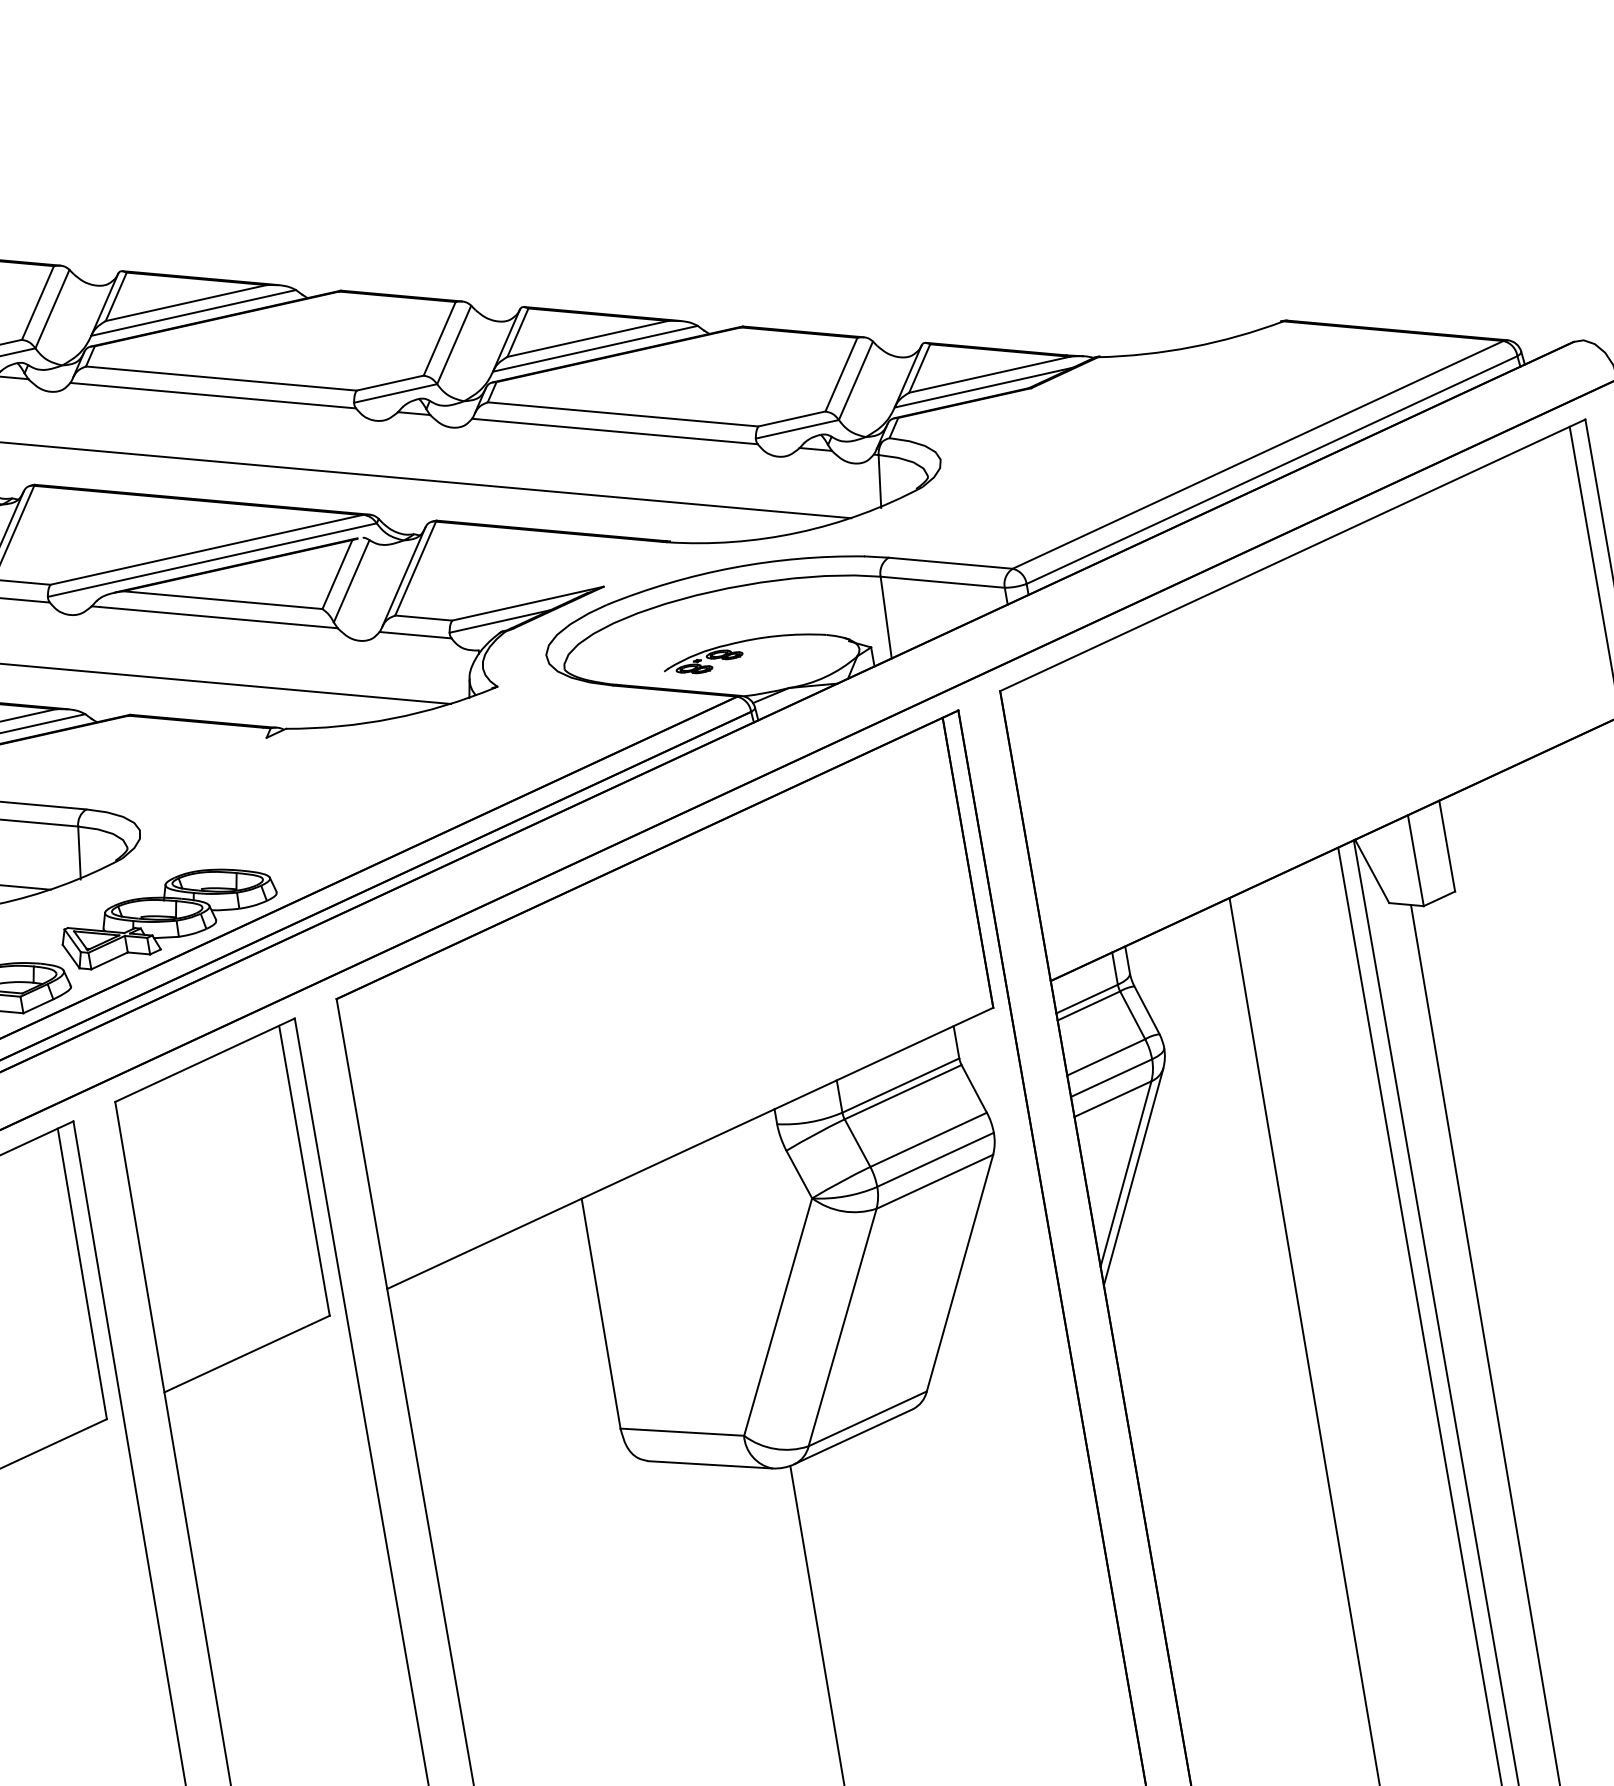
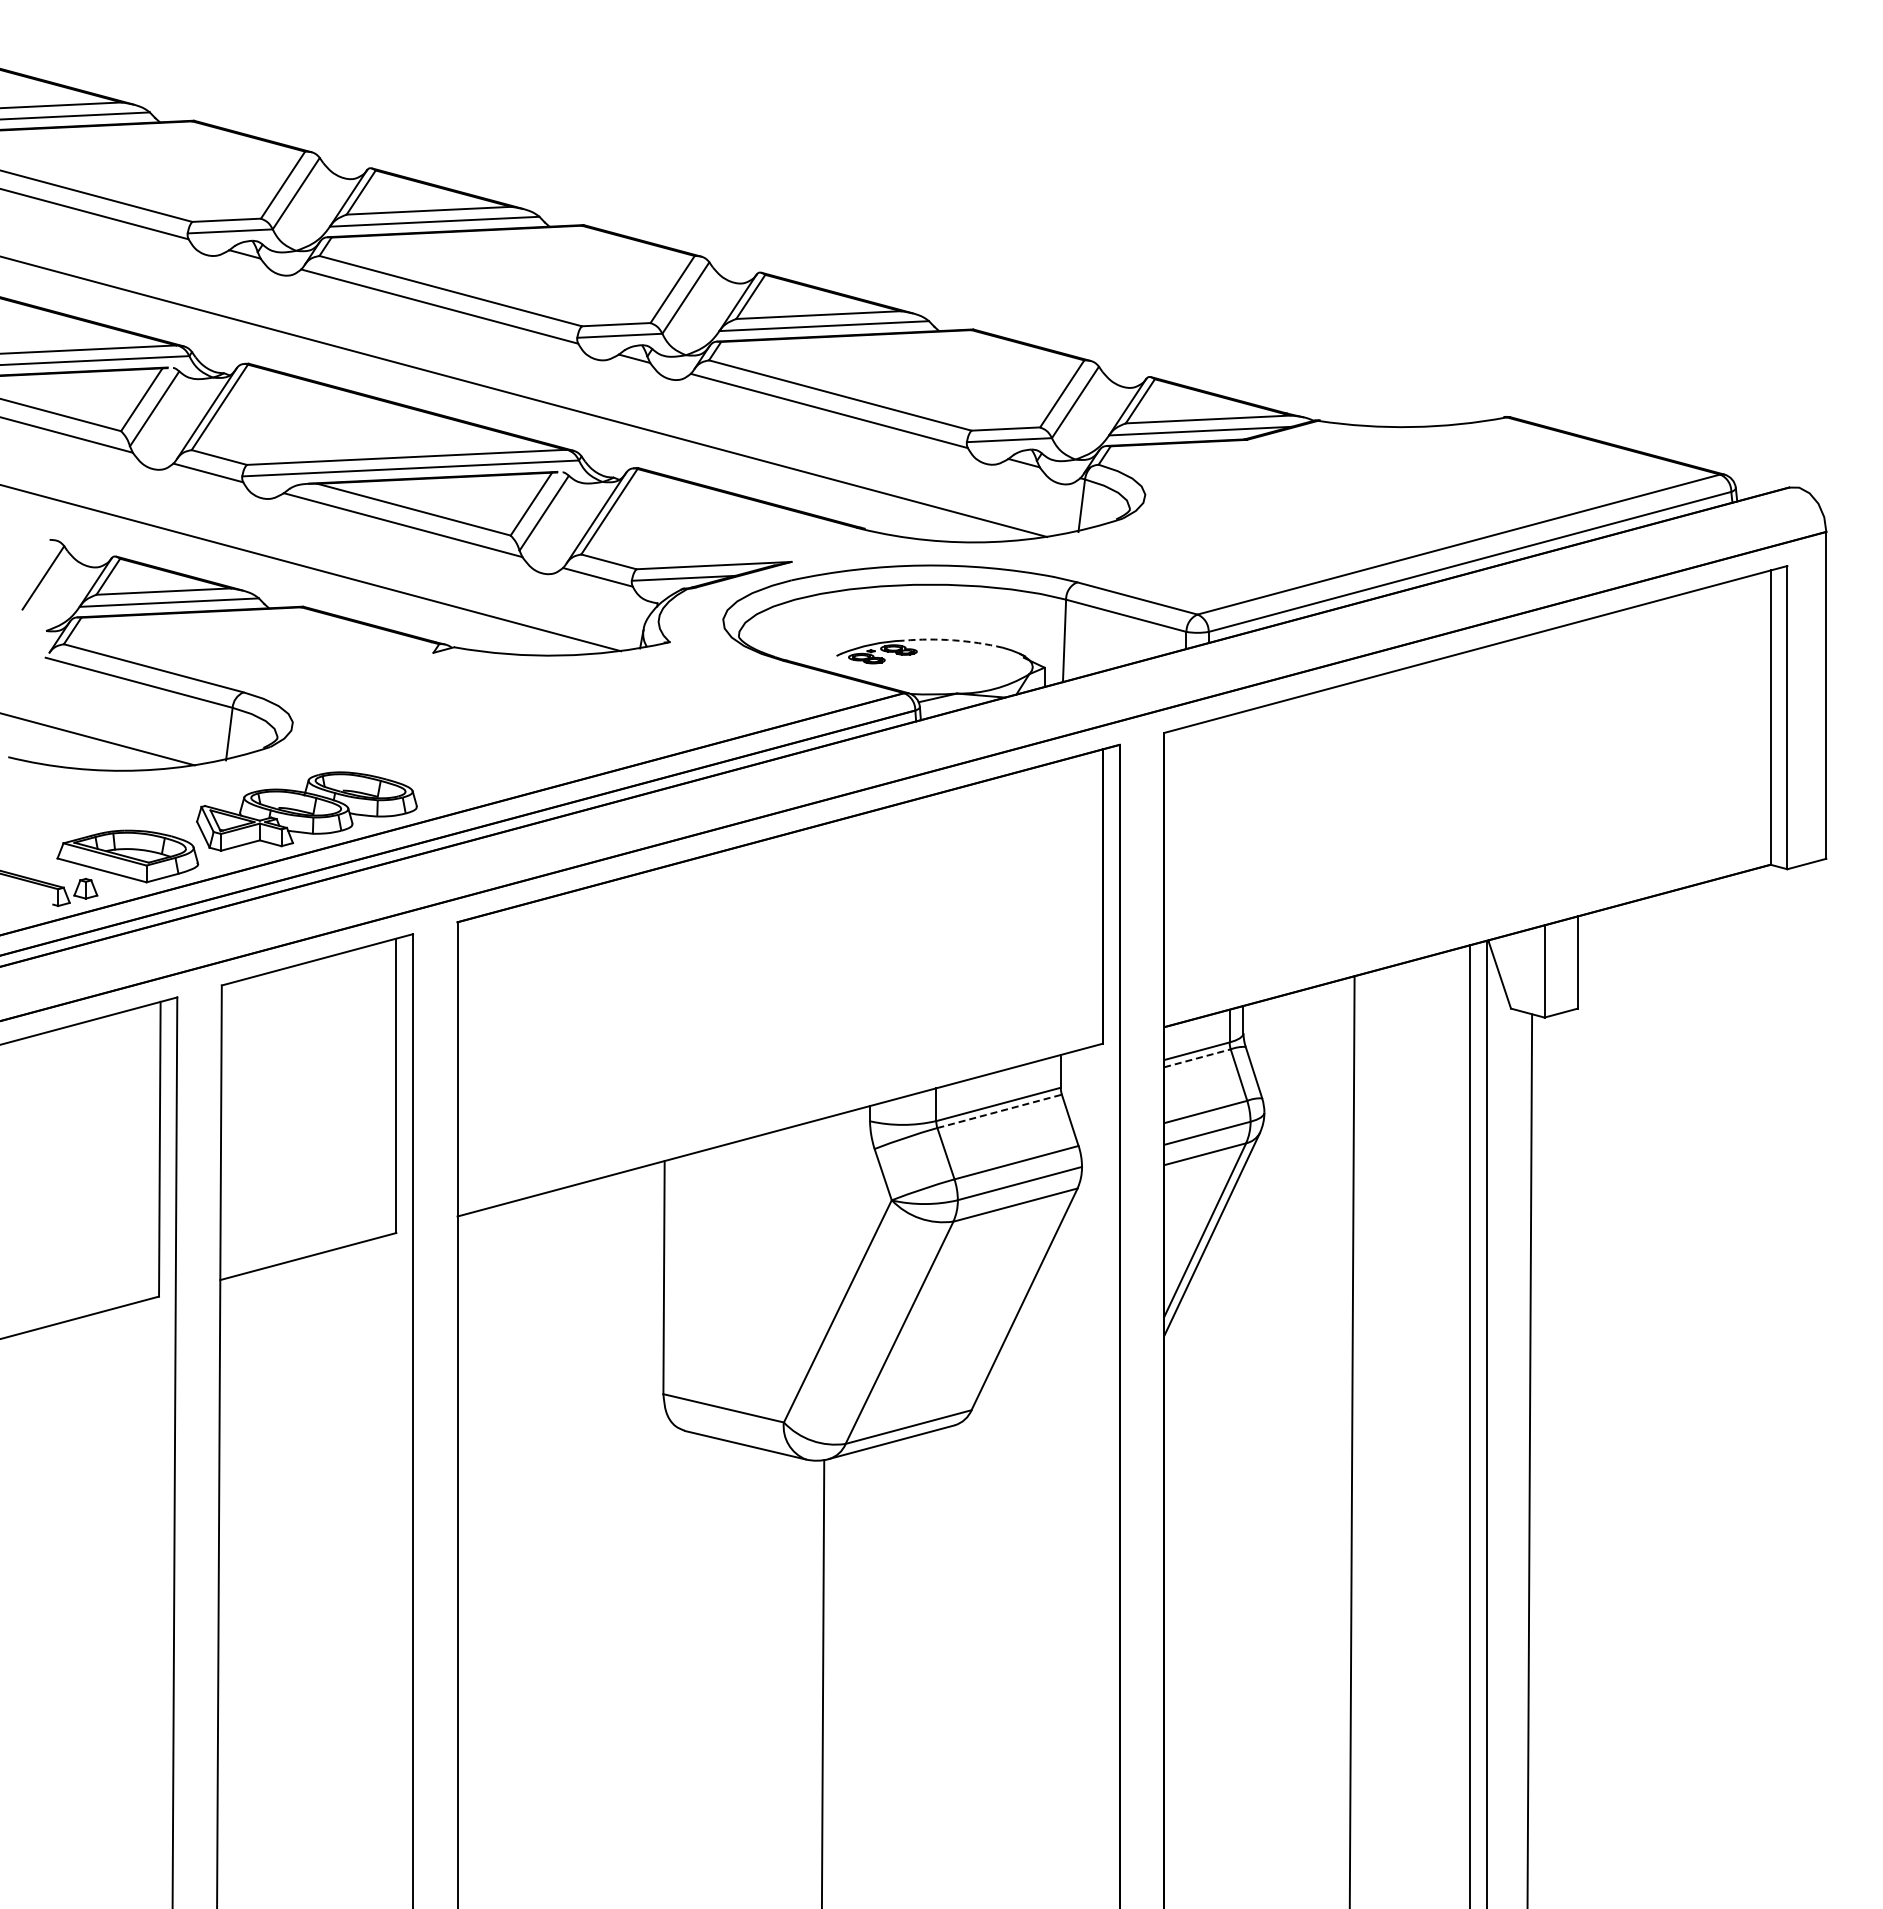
arc: (776, 636) -> (953, 640), solid -> dashed
line: (1088, 1006) -> (1197, 1058), solid -> dashed
line: (904, 1092) -> (1000, 1111), solid -> dashed

